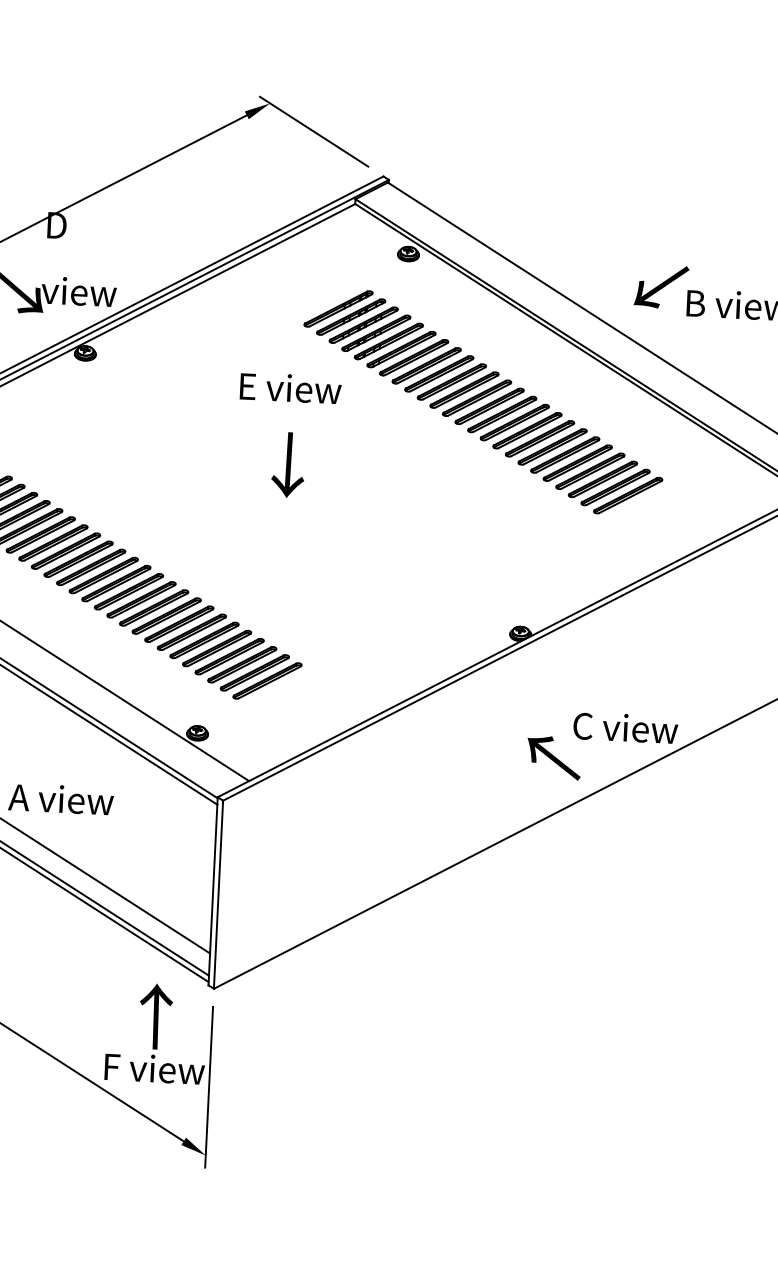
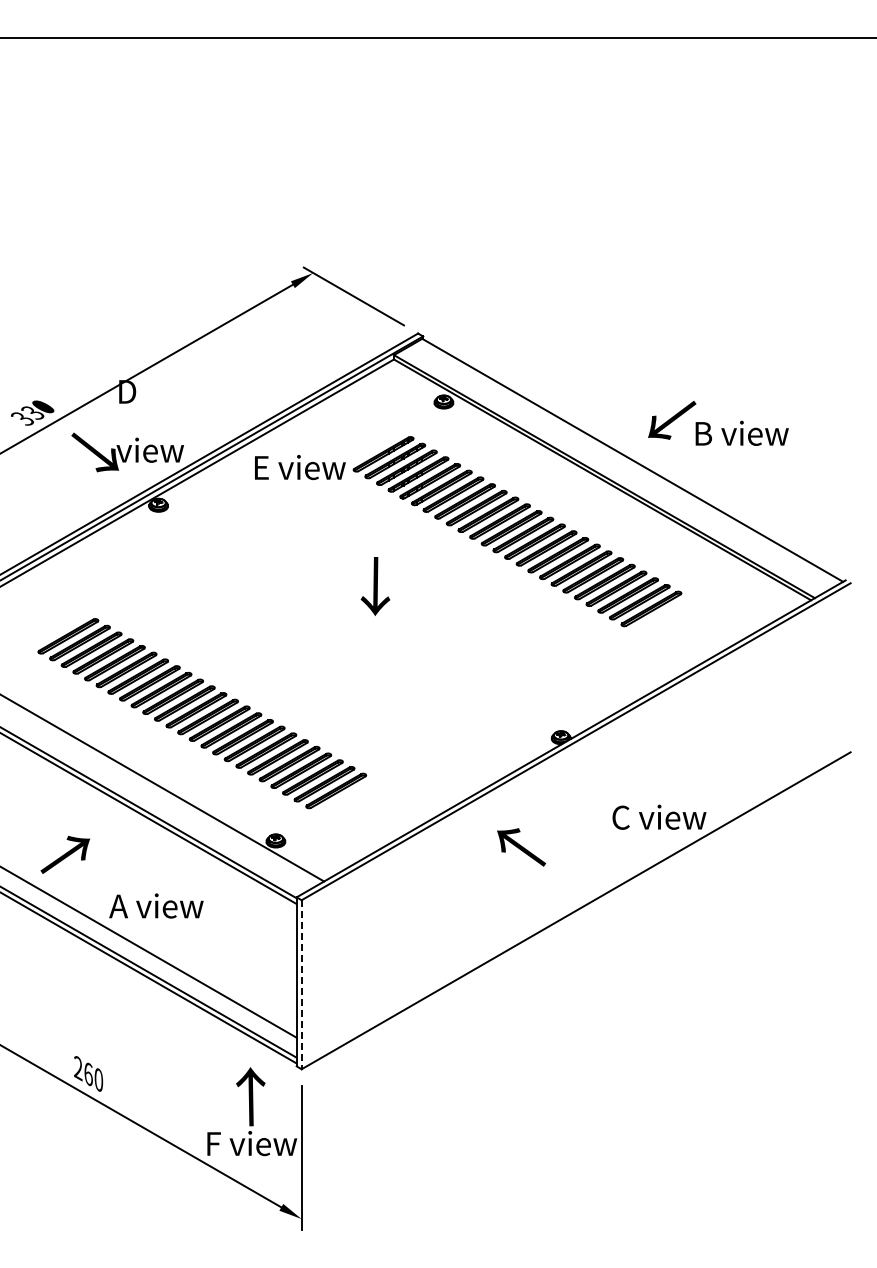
text: (291, 388) -> (300, 467), moved
text: (288, 465) -> (375, 586), moved
text: (554, 758) -> (521, 847), moved
line: (218, 894) -> (301, 984), solid -> dashed

